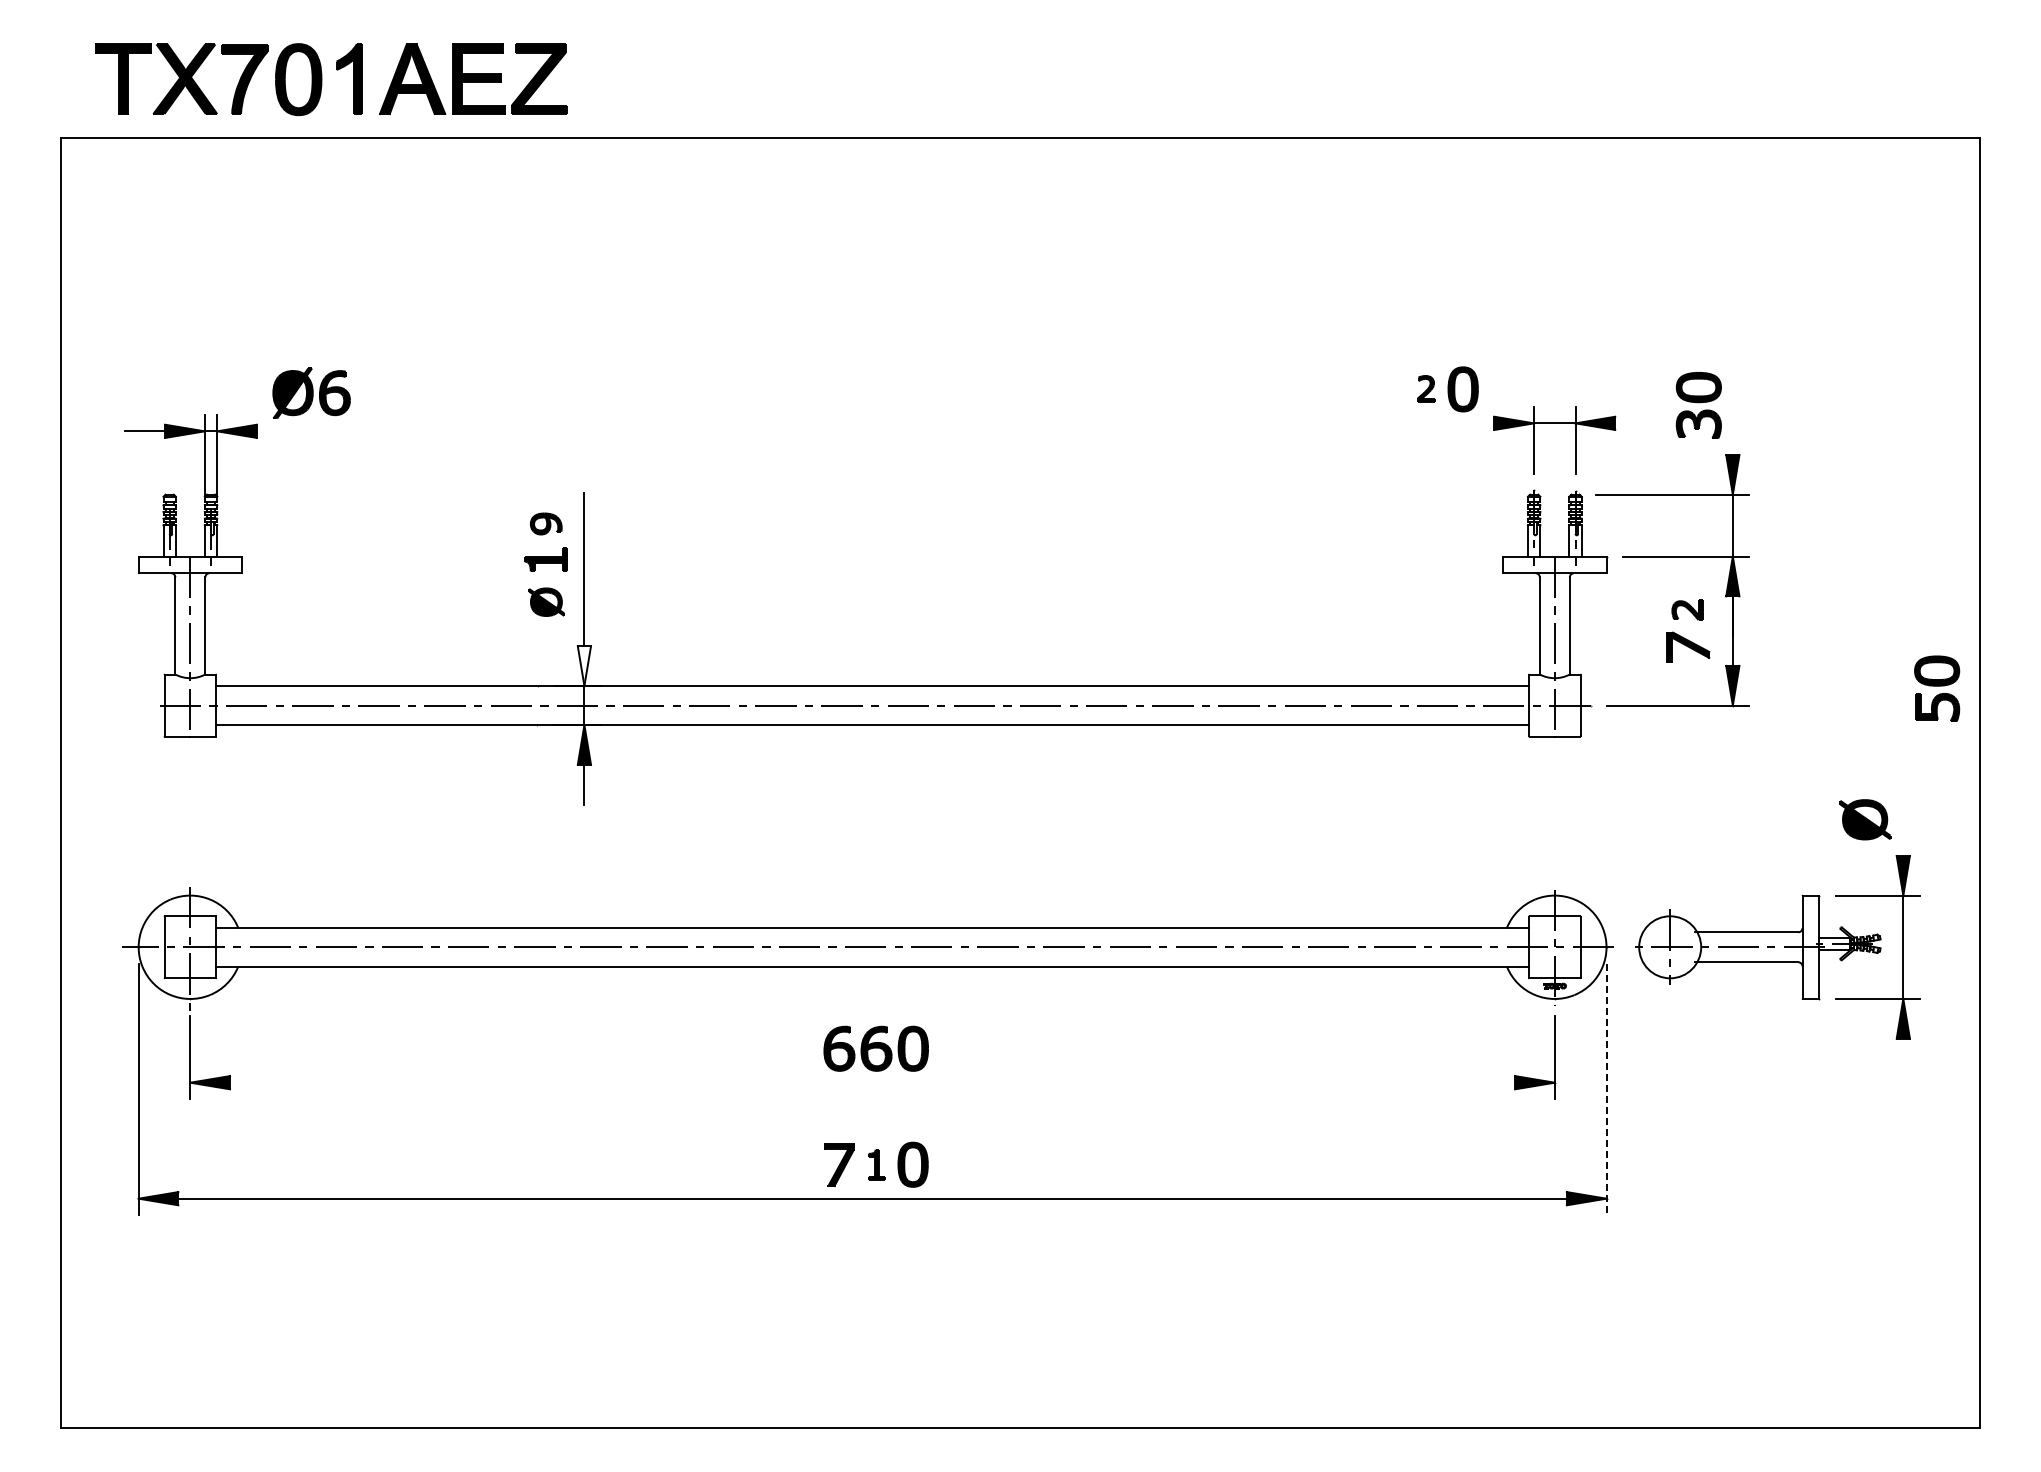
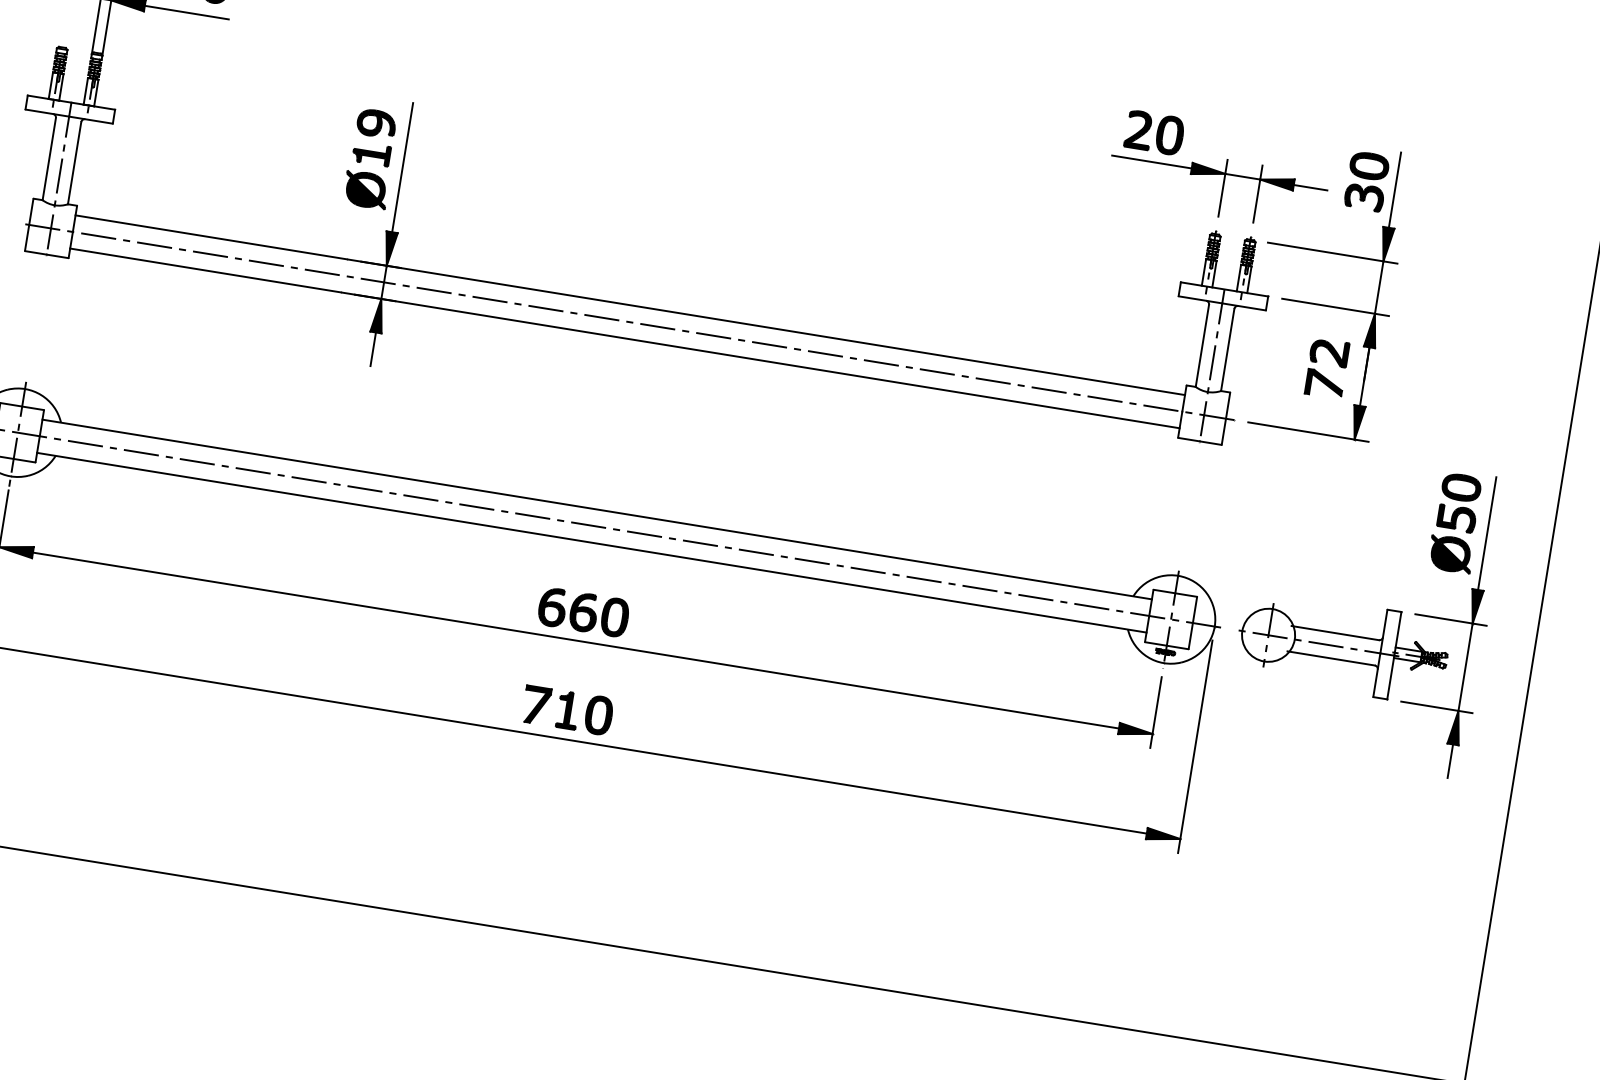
part: (1426, 388) -> (1139, 129), size x1.67
line: (1732, 409) -> (1394, 189), added
line: (1447, 423) -> (1152, 162), added
line: (1634, 423) -> (1310, 187), added
line: (306, 431) -> (186, 12), added
part: (546, 523) -> (376, 123), size x1.43
part: (546, 601) -> (366, 189), size x1.43
part: (1687, 609) -> (1329, 352), size x1.43
fill: (584, 665) -> (389, 248), added
part: (1937, 688) -> (1459, 502), moved
line: (1903, 788) -> (1487, 533), added
line: (1903, 1058) -> (1450, 761), added
line: (872, 1082) -> (575, 640), added
line: (1606, 1089) -> (1195, 746), dashed -> solid
part: (876, 1164) -> (568, 710), size x1.43

